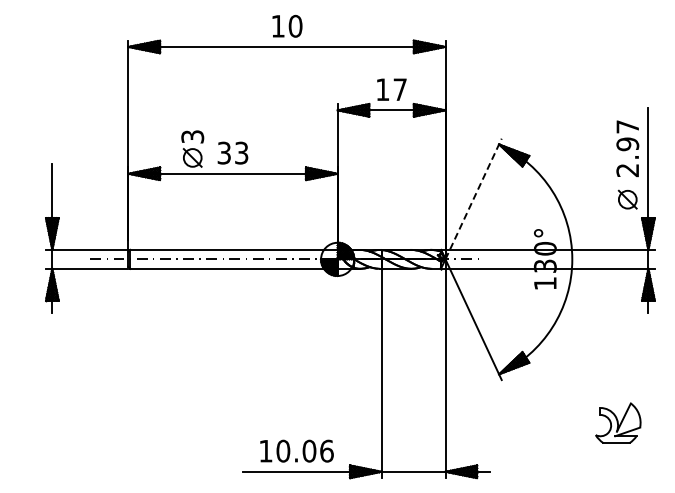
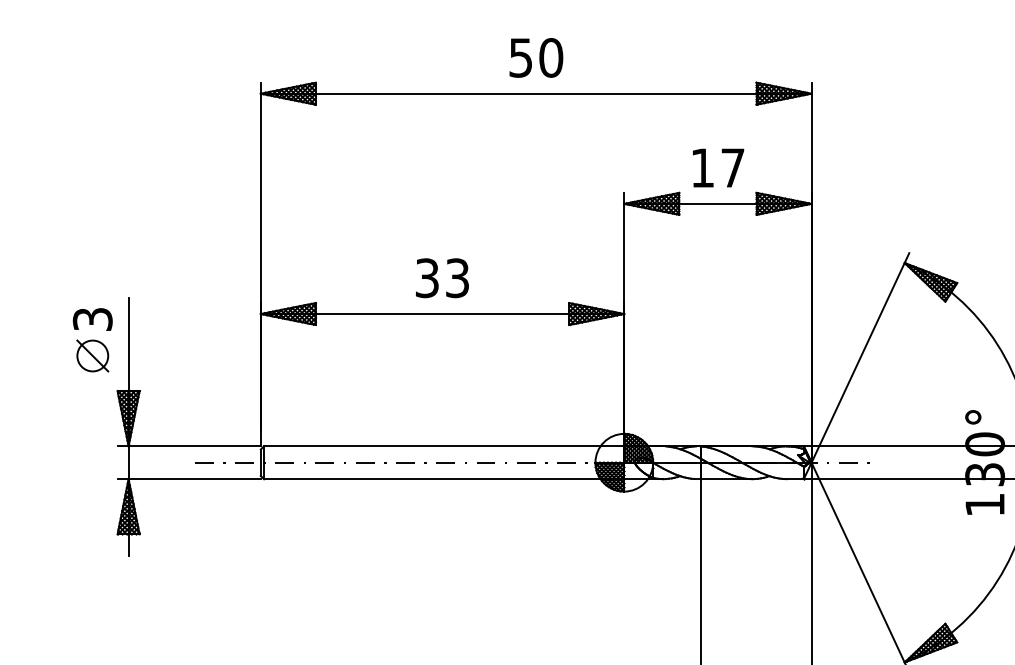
text: (277, 26) -> (519, 58), 10 -> 50
part: (192, 148) -> (92, 339), moved
line: (473, 199) -> (860, 358), dashed -> solid

